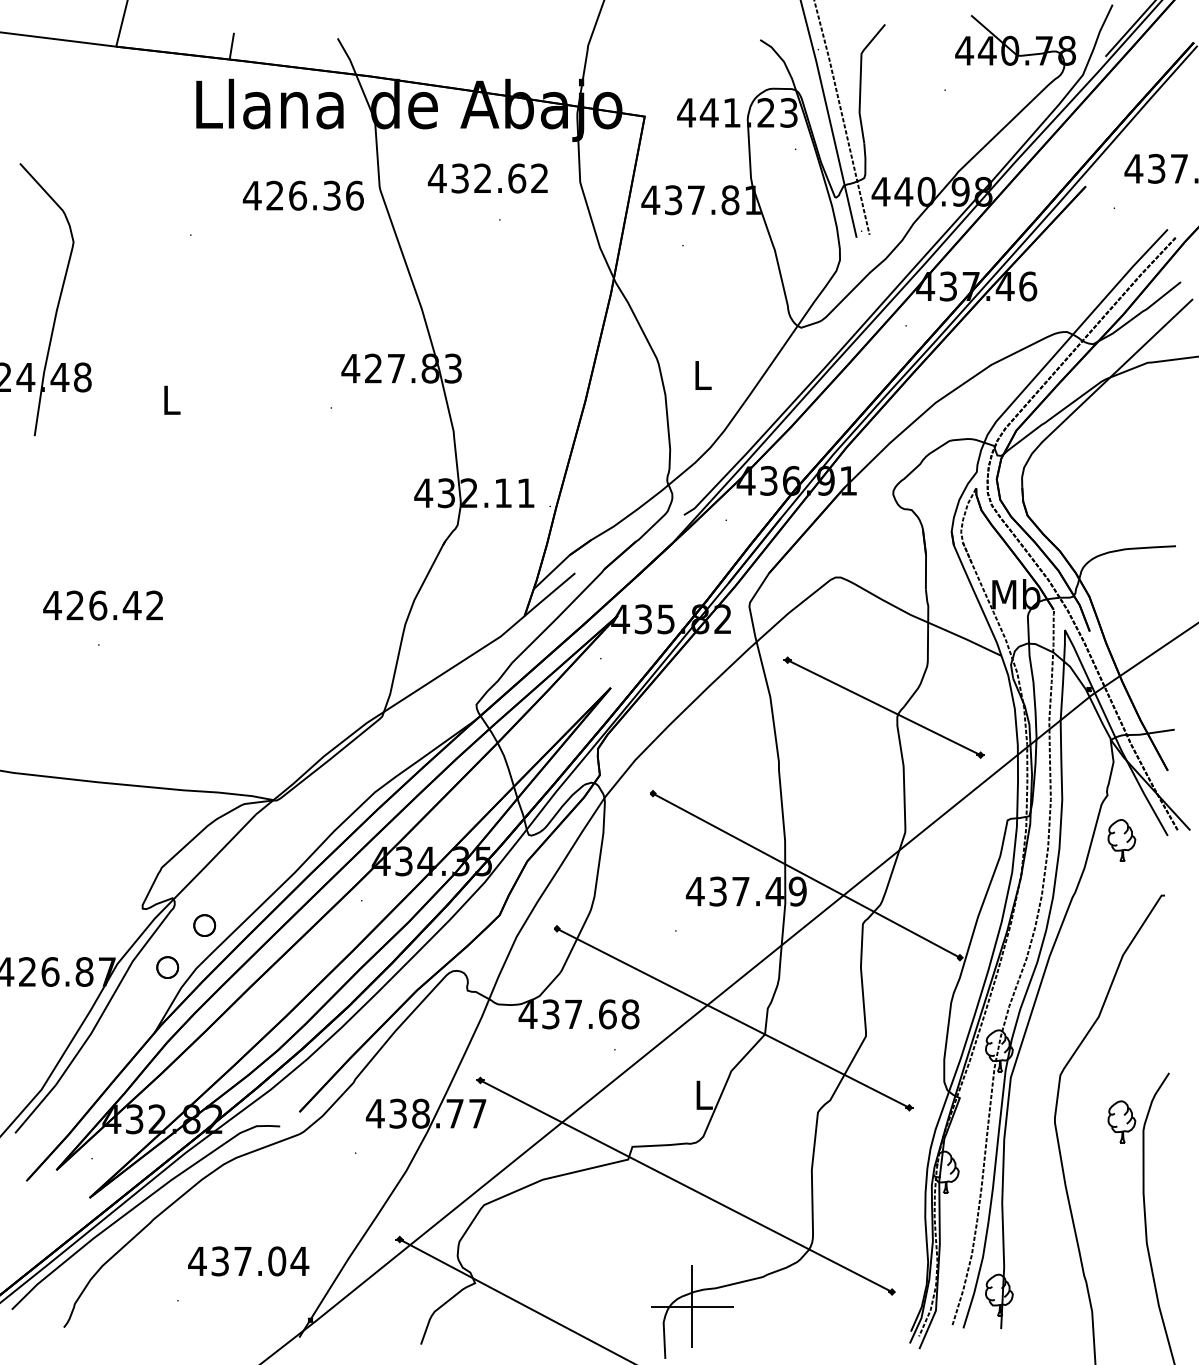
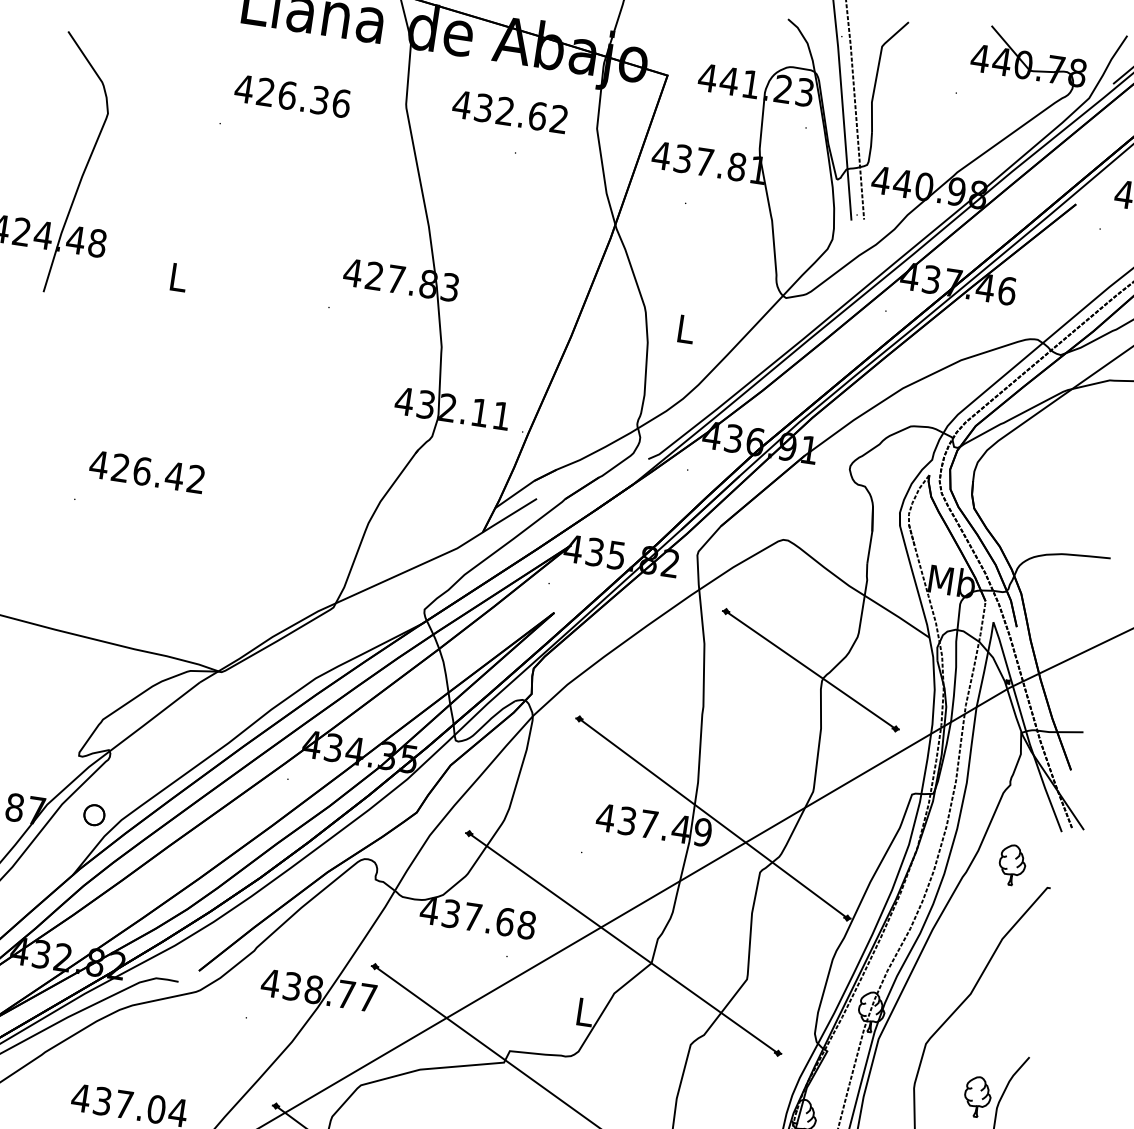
text: (302, 195) -> (291, 95), moved
text: (102, 605) -> (146, 471), moved
part: (1121, 840) -> (1012, 864), moved
part: (204, 925) -> (135, 780), removed

